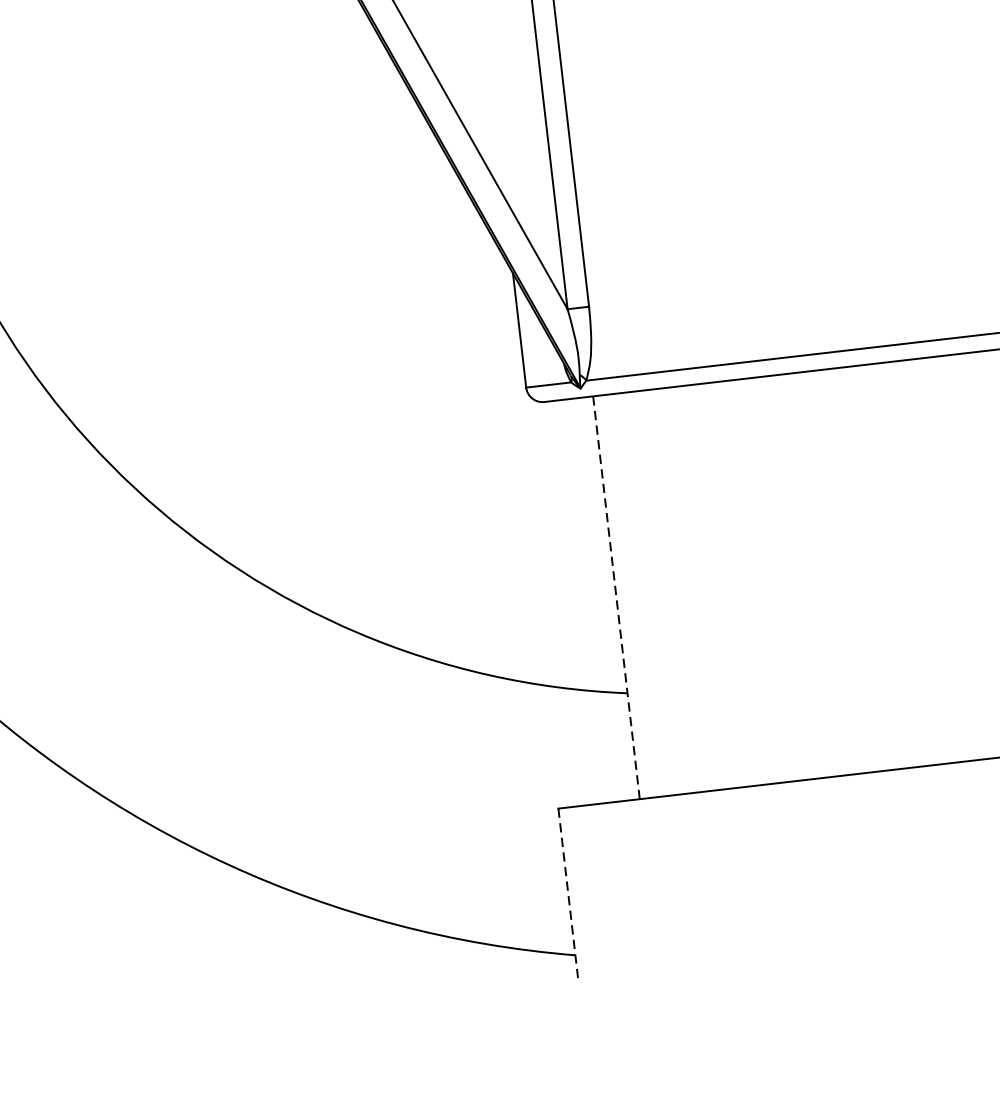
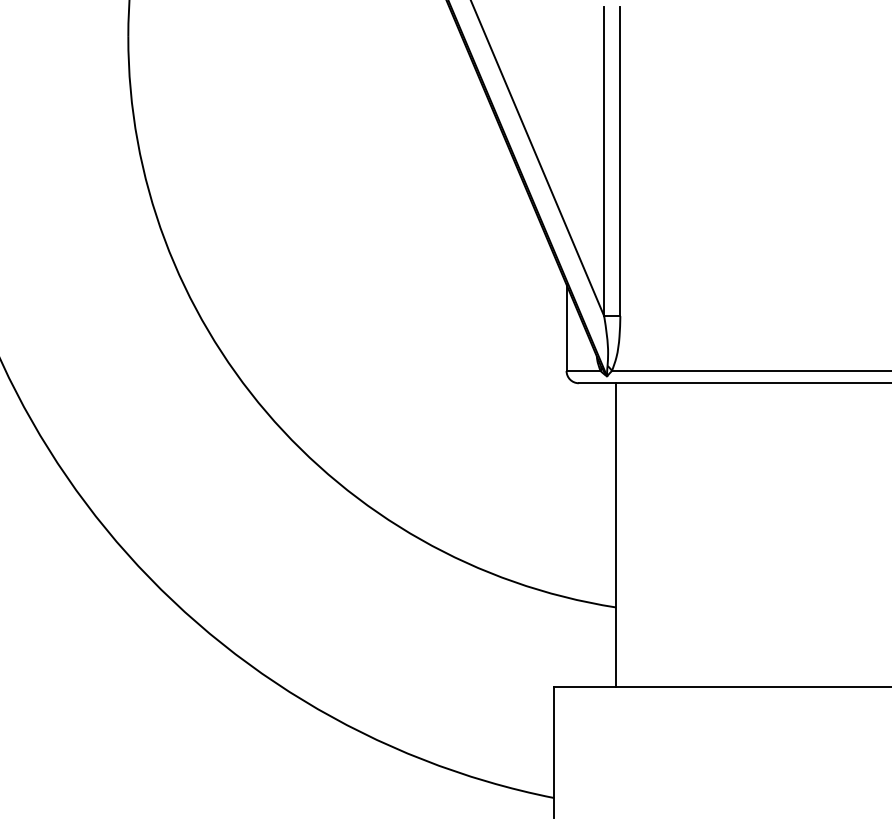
line: (616, 598) -> (615, 535), dashed -> solid
line: (568, 896) -> (554, 753), dashed -> solid

